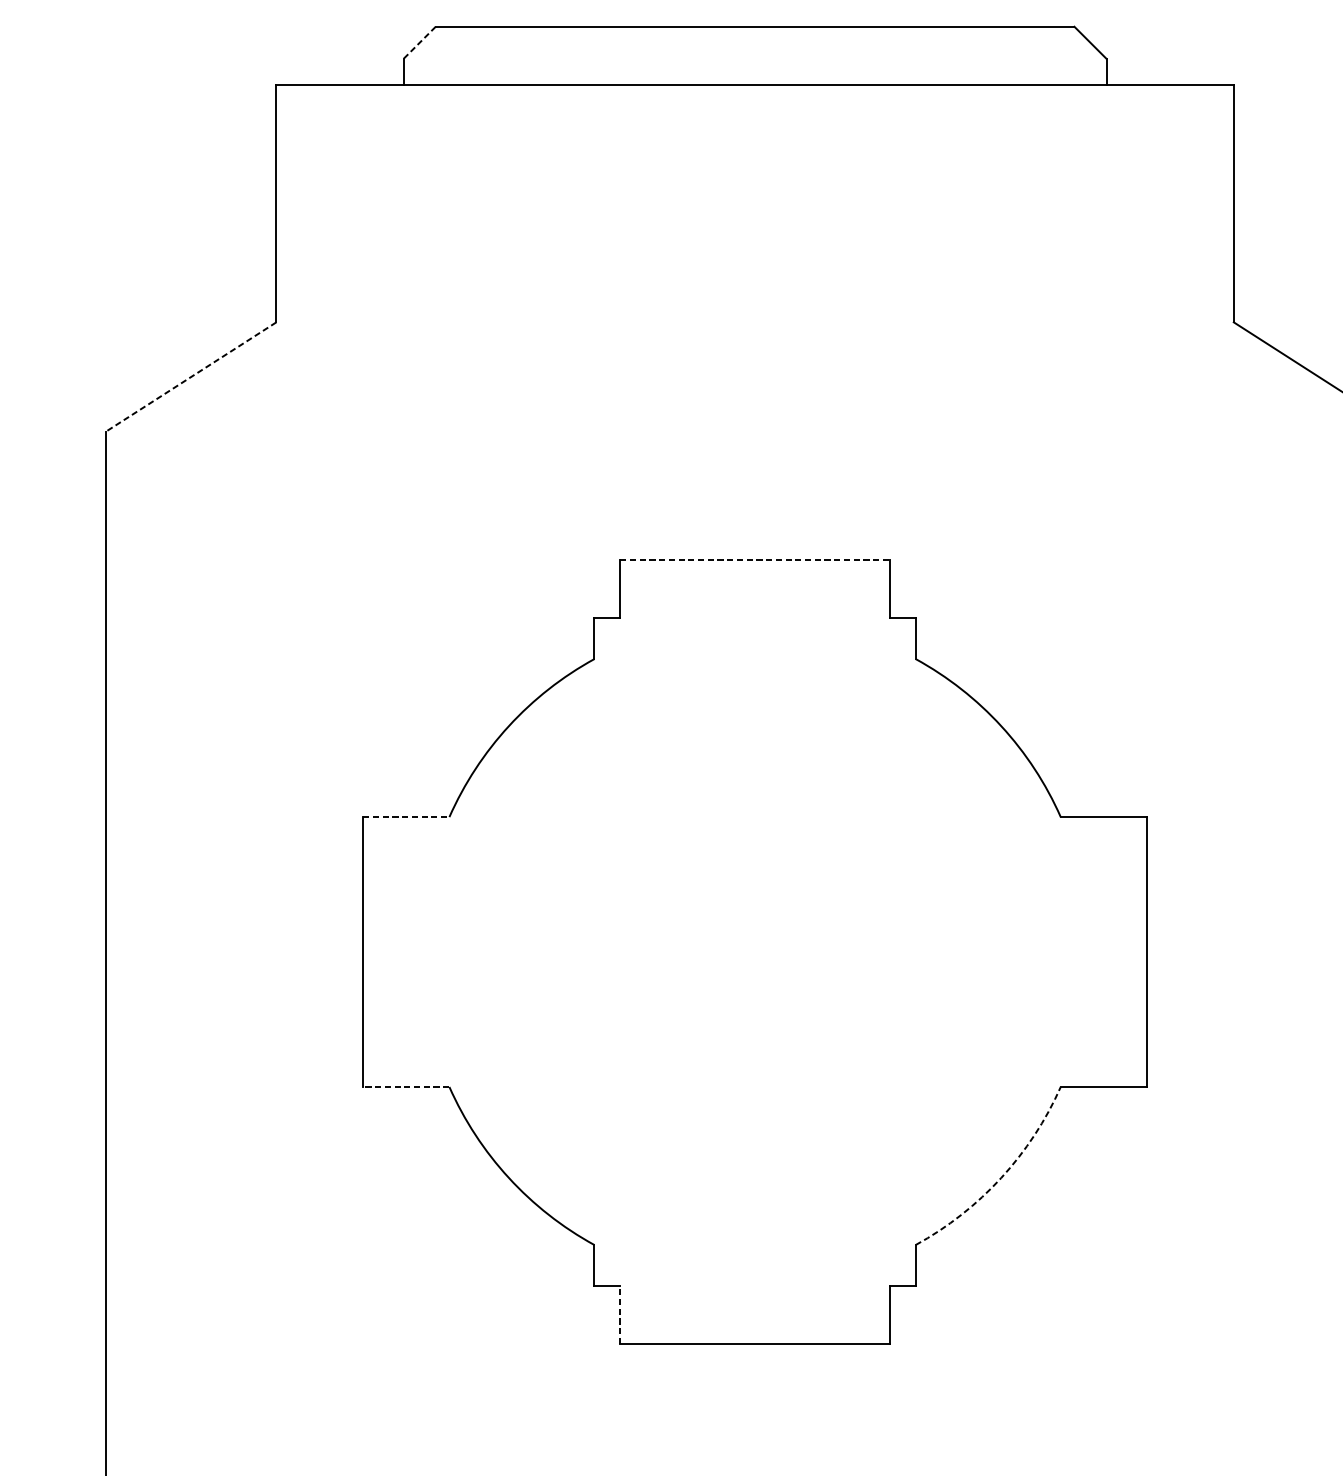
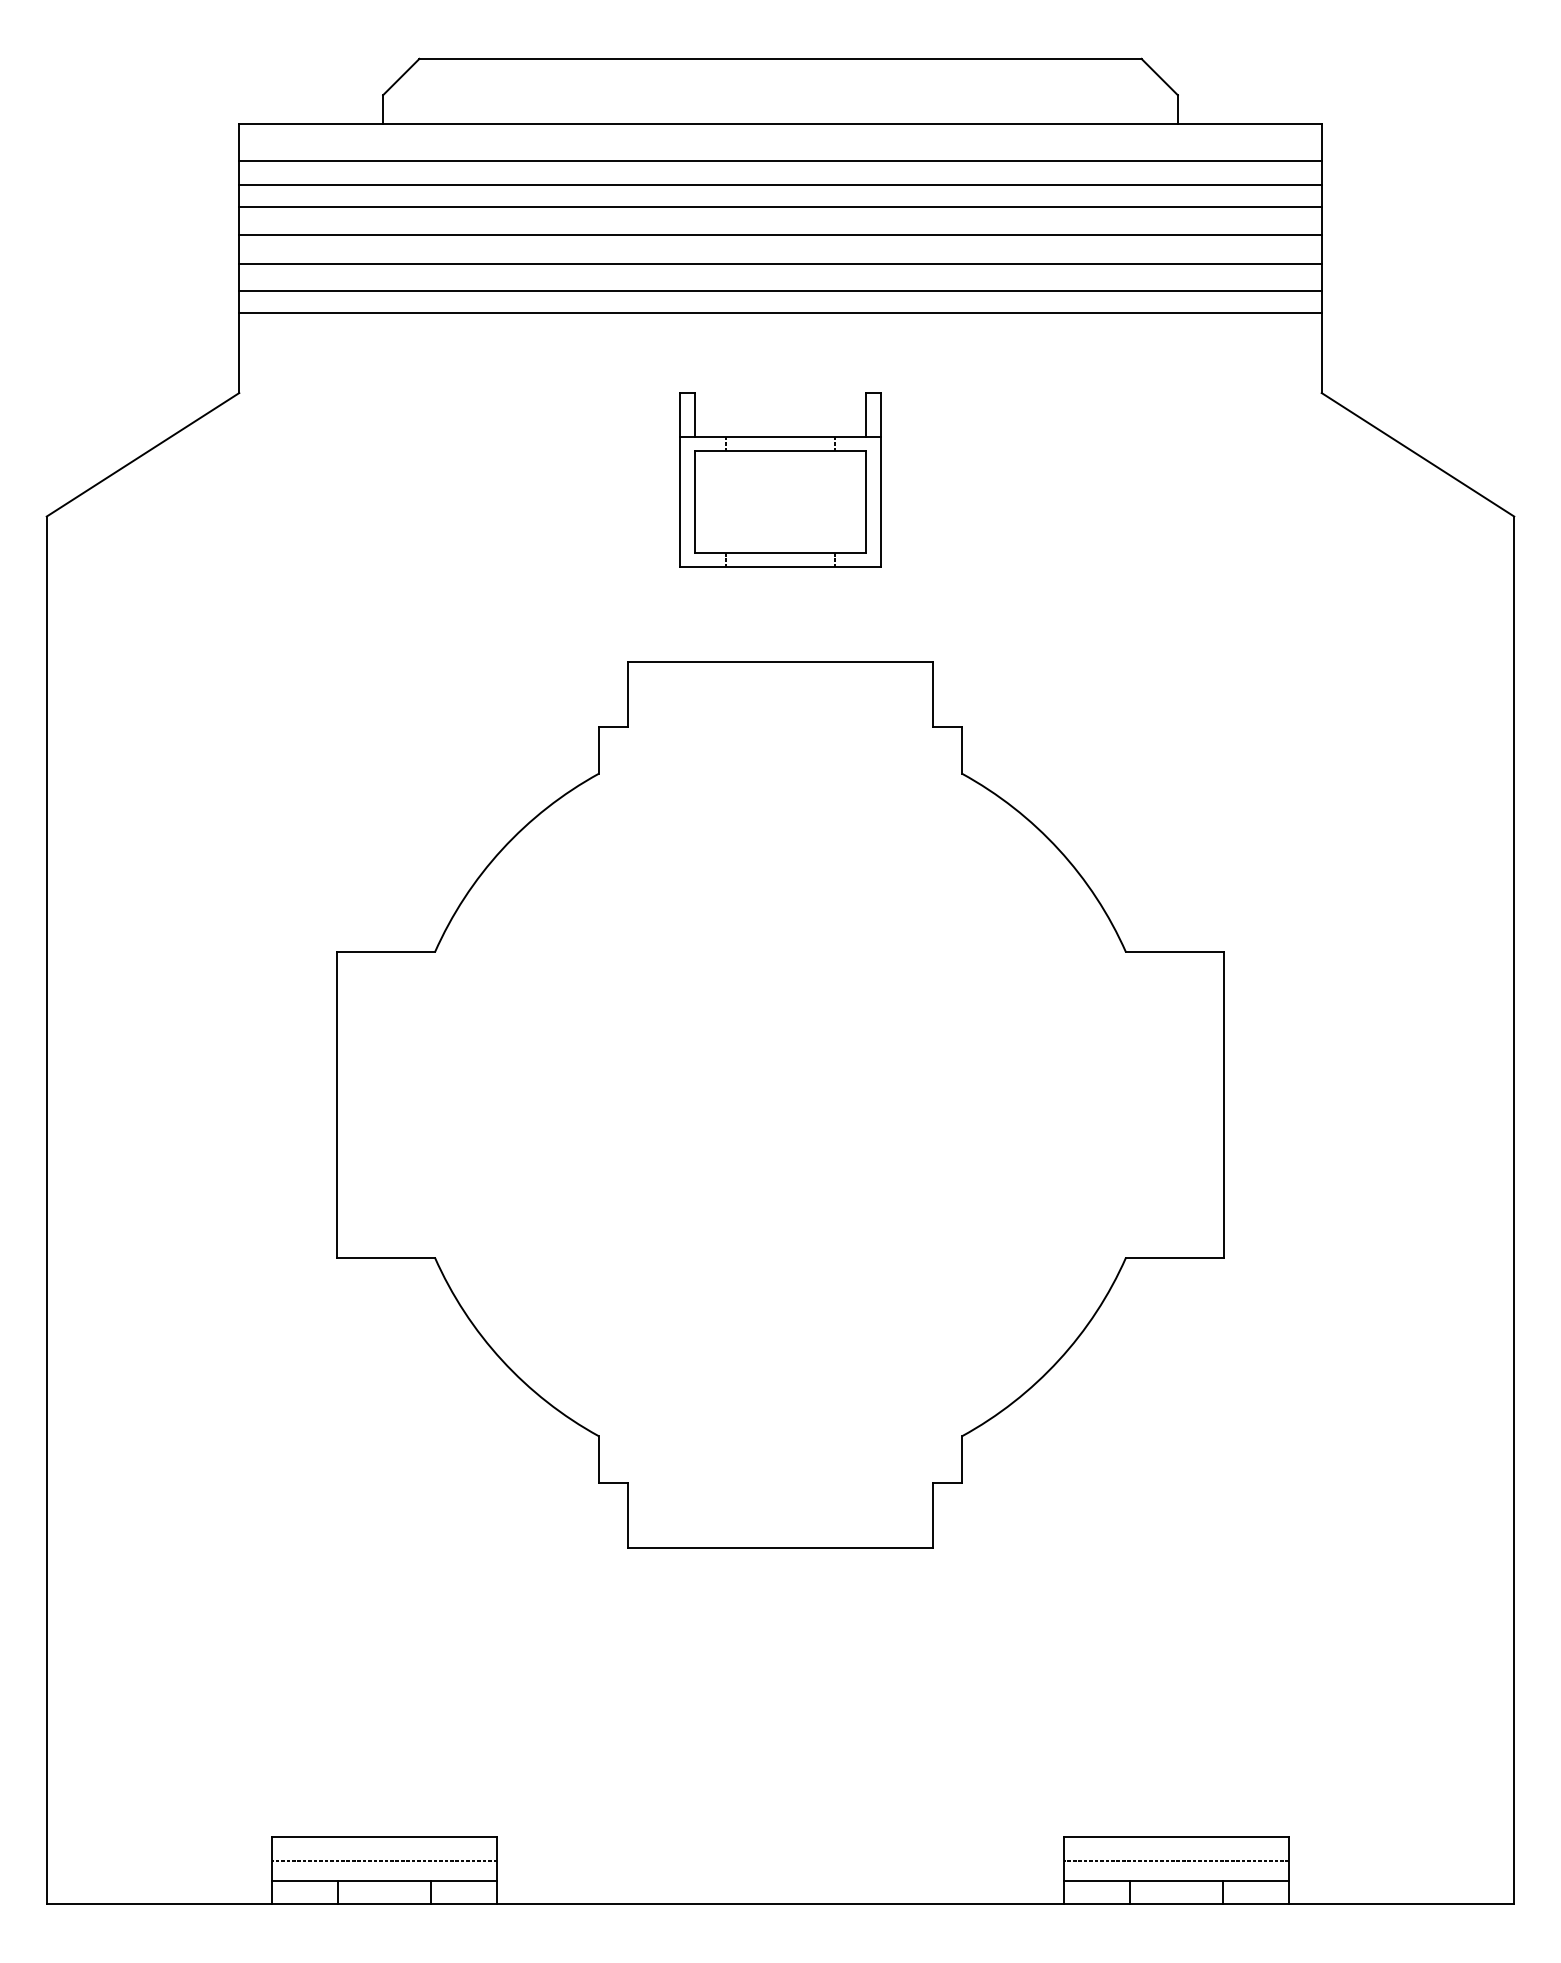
line: (419, 43) -> (401, 77), dashed -> solid
line: (755, 116) -> (780, 160), added
line: (755, 138) -> (780, 185), added
line: (755, 158) -> (780, 207), added
line: (755, 182) -> (780, 234), added
line: (755, 207) -> (780, 263), added
line: (755, 232) -> (780, 291), added
line: (755, 251) -> (780, 313), added
line: (190, 377) -> (142, 455), dashed -> solid
part: (755, 398) -> (780, 479), added
line: (755, 559) -> (780, 661), dashed -> solid
line: (406, 817) -> (386, 952), dashed -> solid
line: (406, 1086) -> (386, 1257), dashed -> solid
arc: (1000, 1178) -> (1058, 1360), dashed -> solid
line: (619, 1315) -> (627, 1515), dashed -> solid

